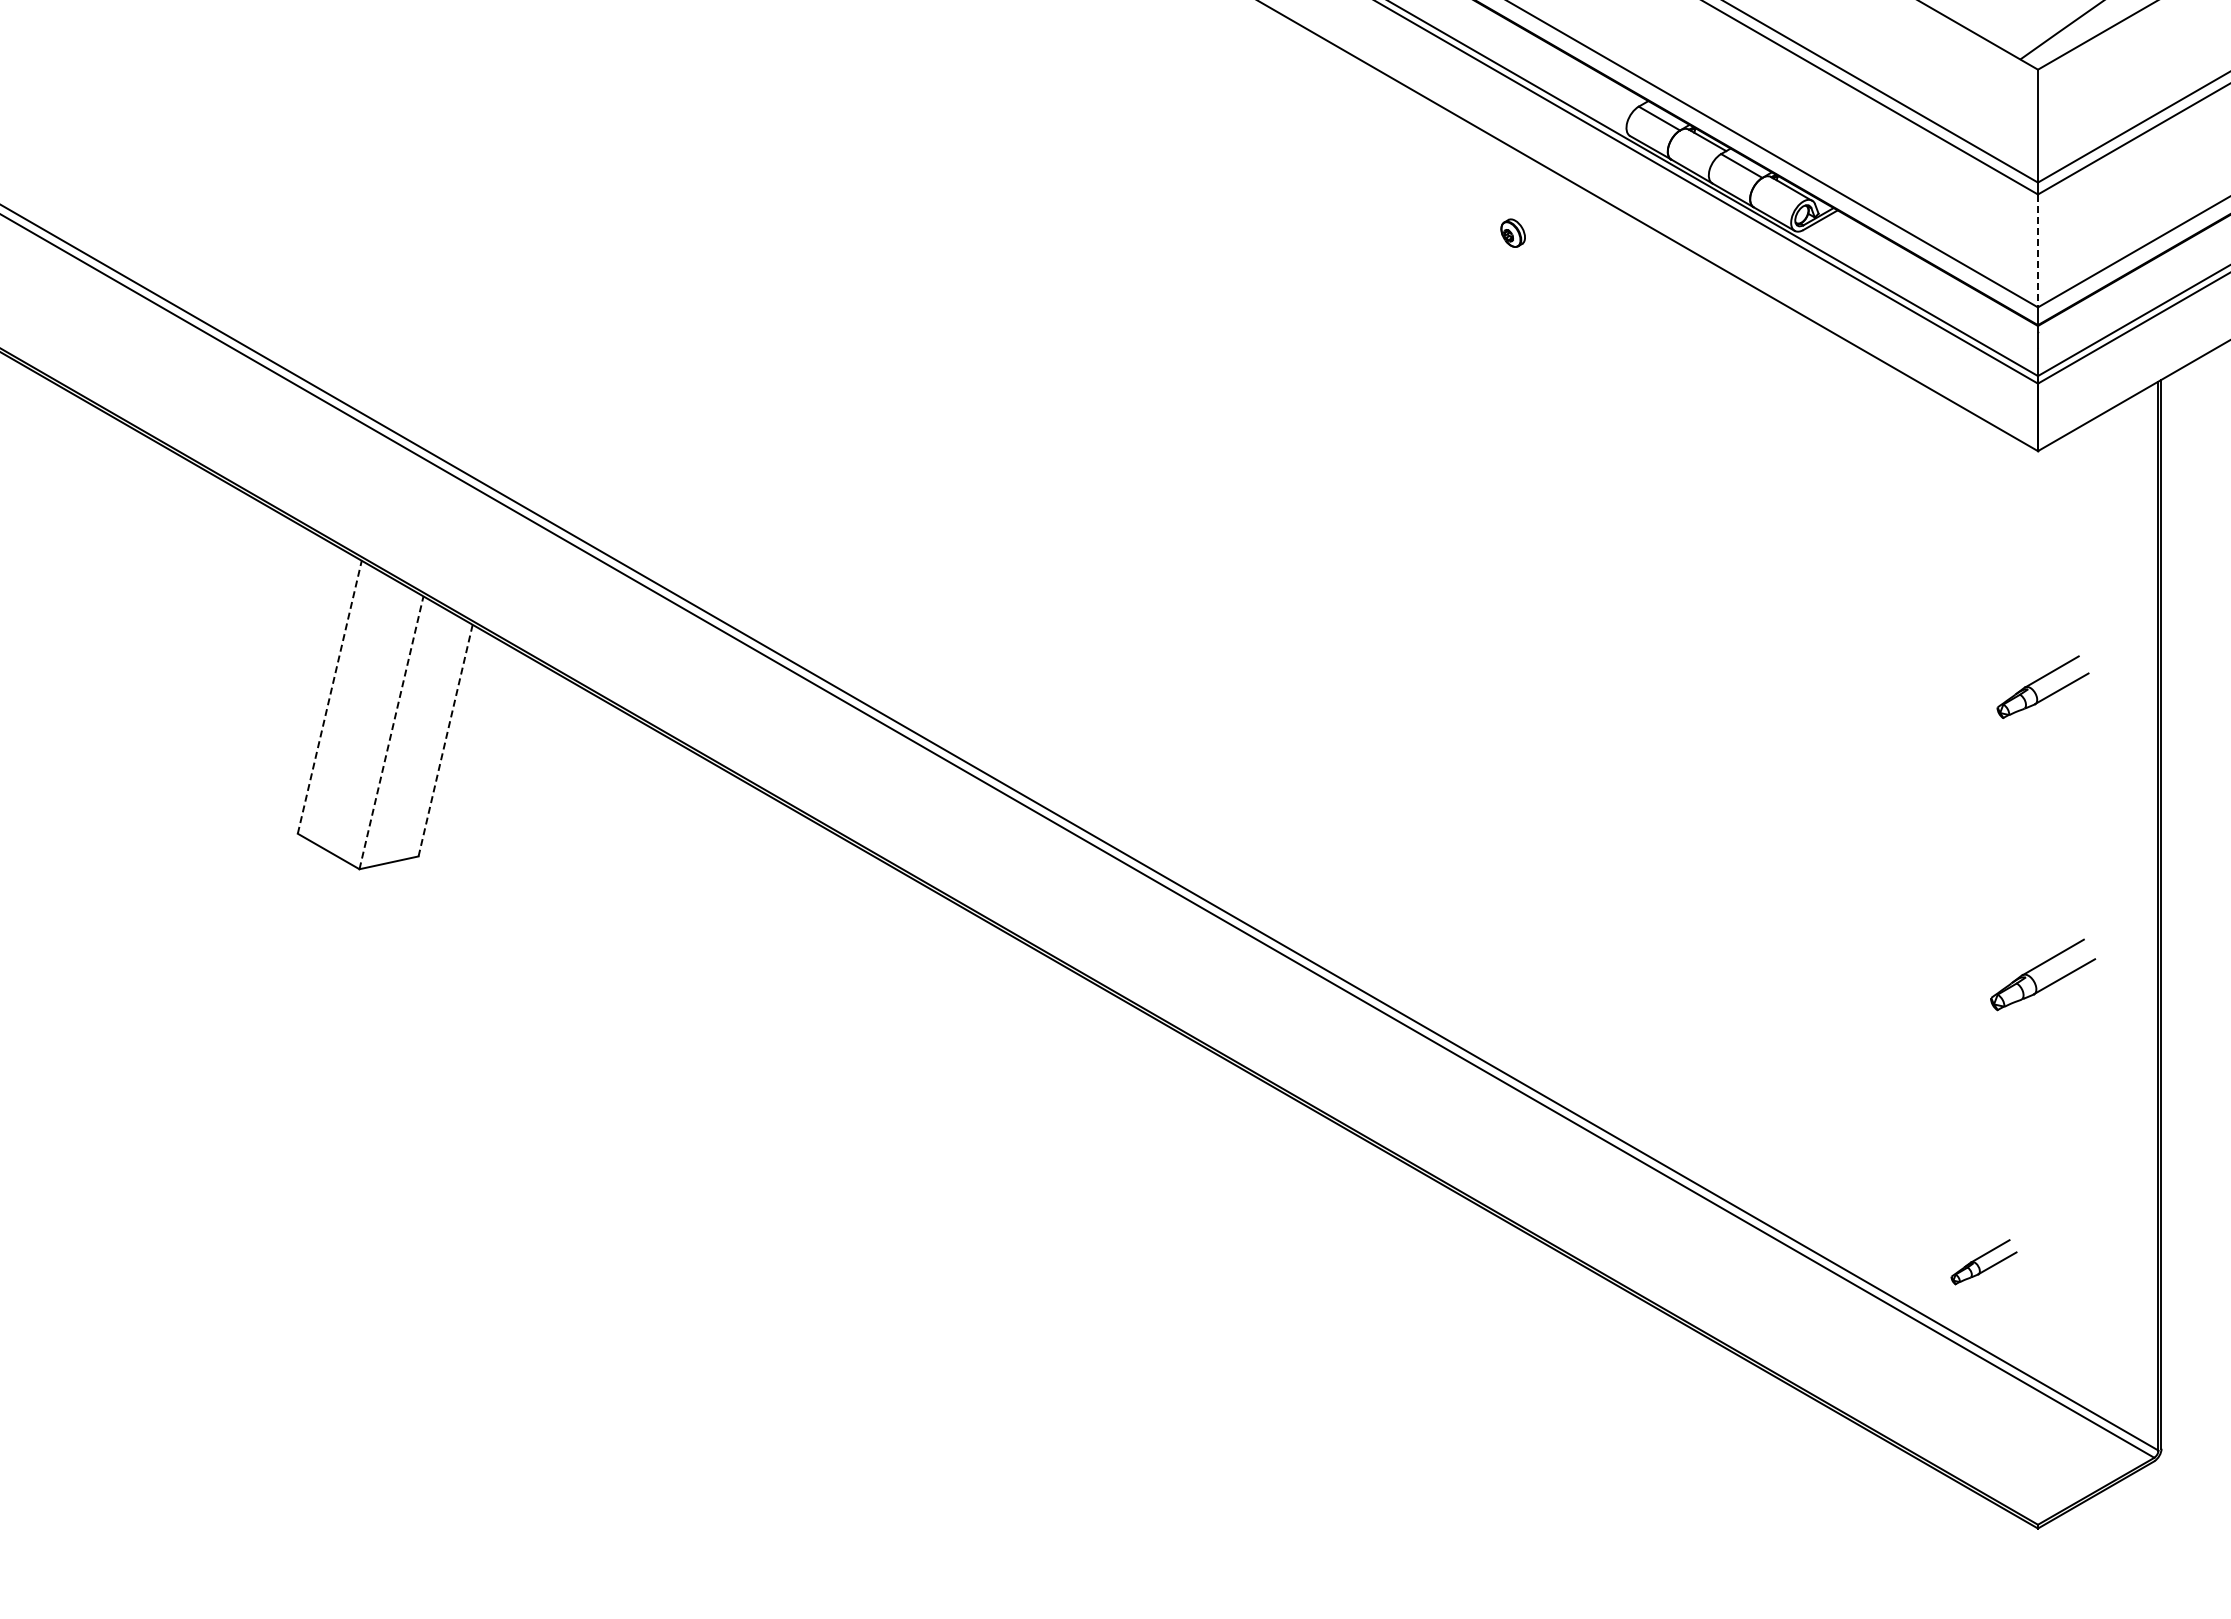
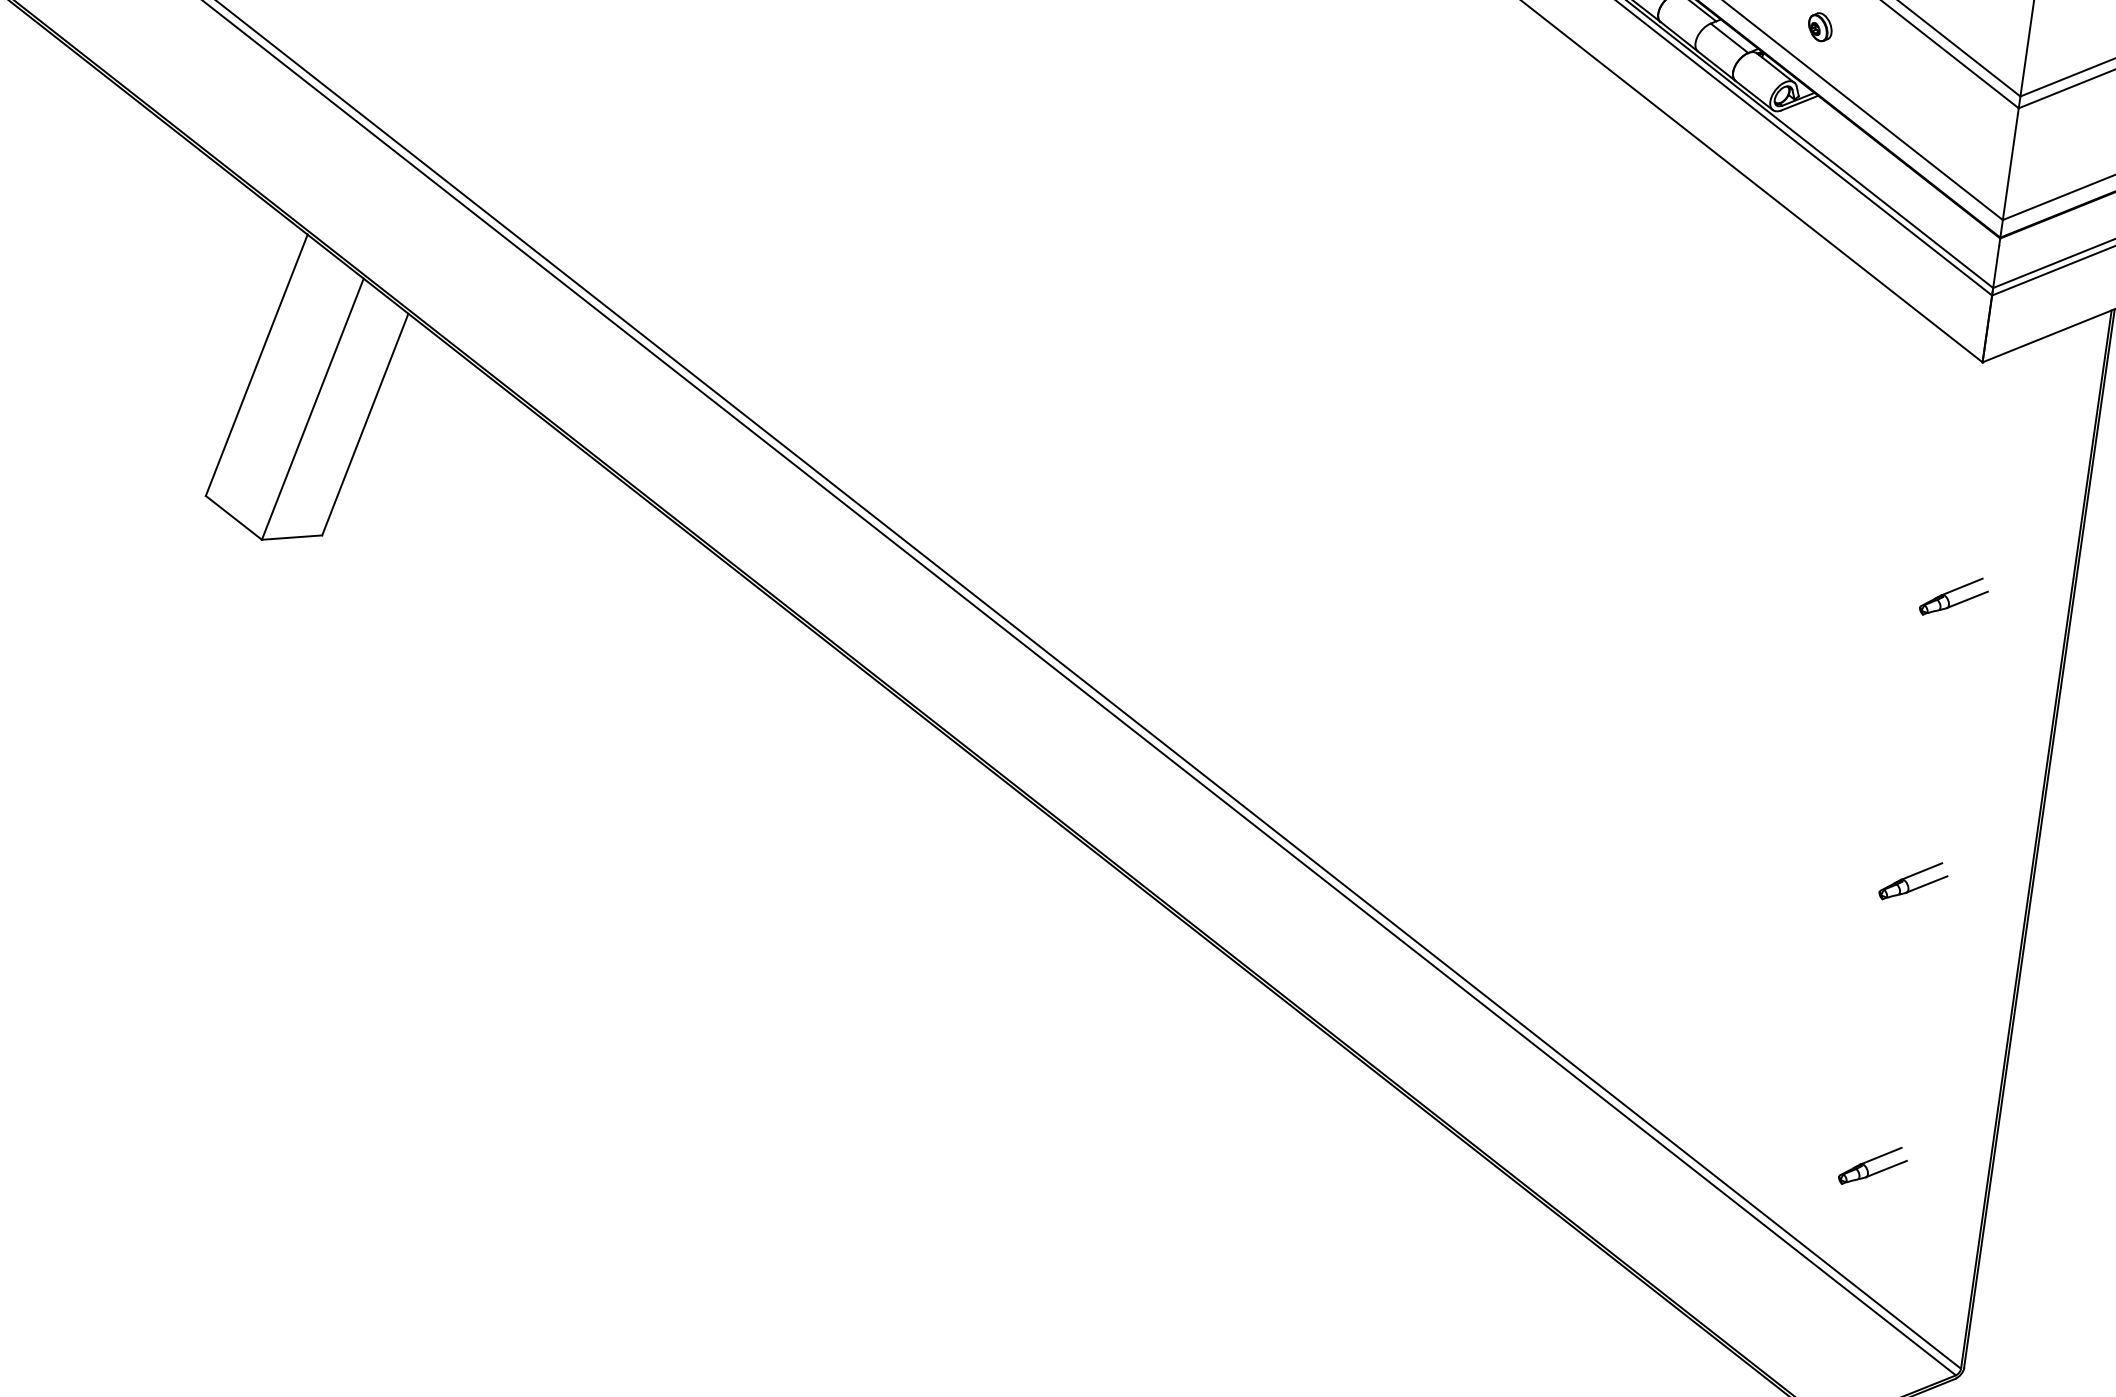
part: (1512, 232) -> (1819, 26), moved
line: (2038, 251) -> (2011, 164), dashed -> solid
part: (2042, 687) -> (1953, 596), size x0.71
line: (329, 696) -> (256, 364), dashed -> solid
line: (391, 732) -> (312, 408), dashed -> solid
line: (445, 740) -> (365, 424), dashed -> solid
part: (2042, 974) -> (1913, 881), size x0.62
part: (1983, 1262) -> (1872, 1166), moved

